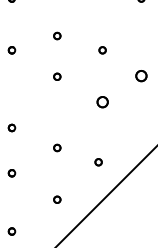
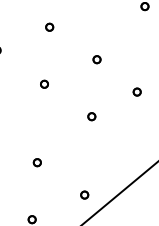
part: (57, 35) -> (49, 26), moved
part: (141, 76) -> (137, 92), size x0.62
part: (102, 101) -> (91, 116), size x0.62
part: (98, 162) -> (84, 195), moved

